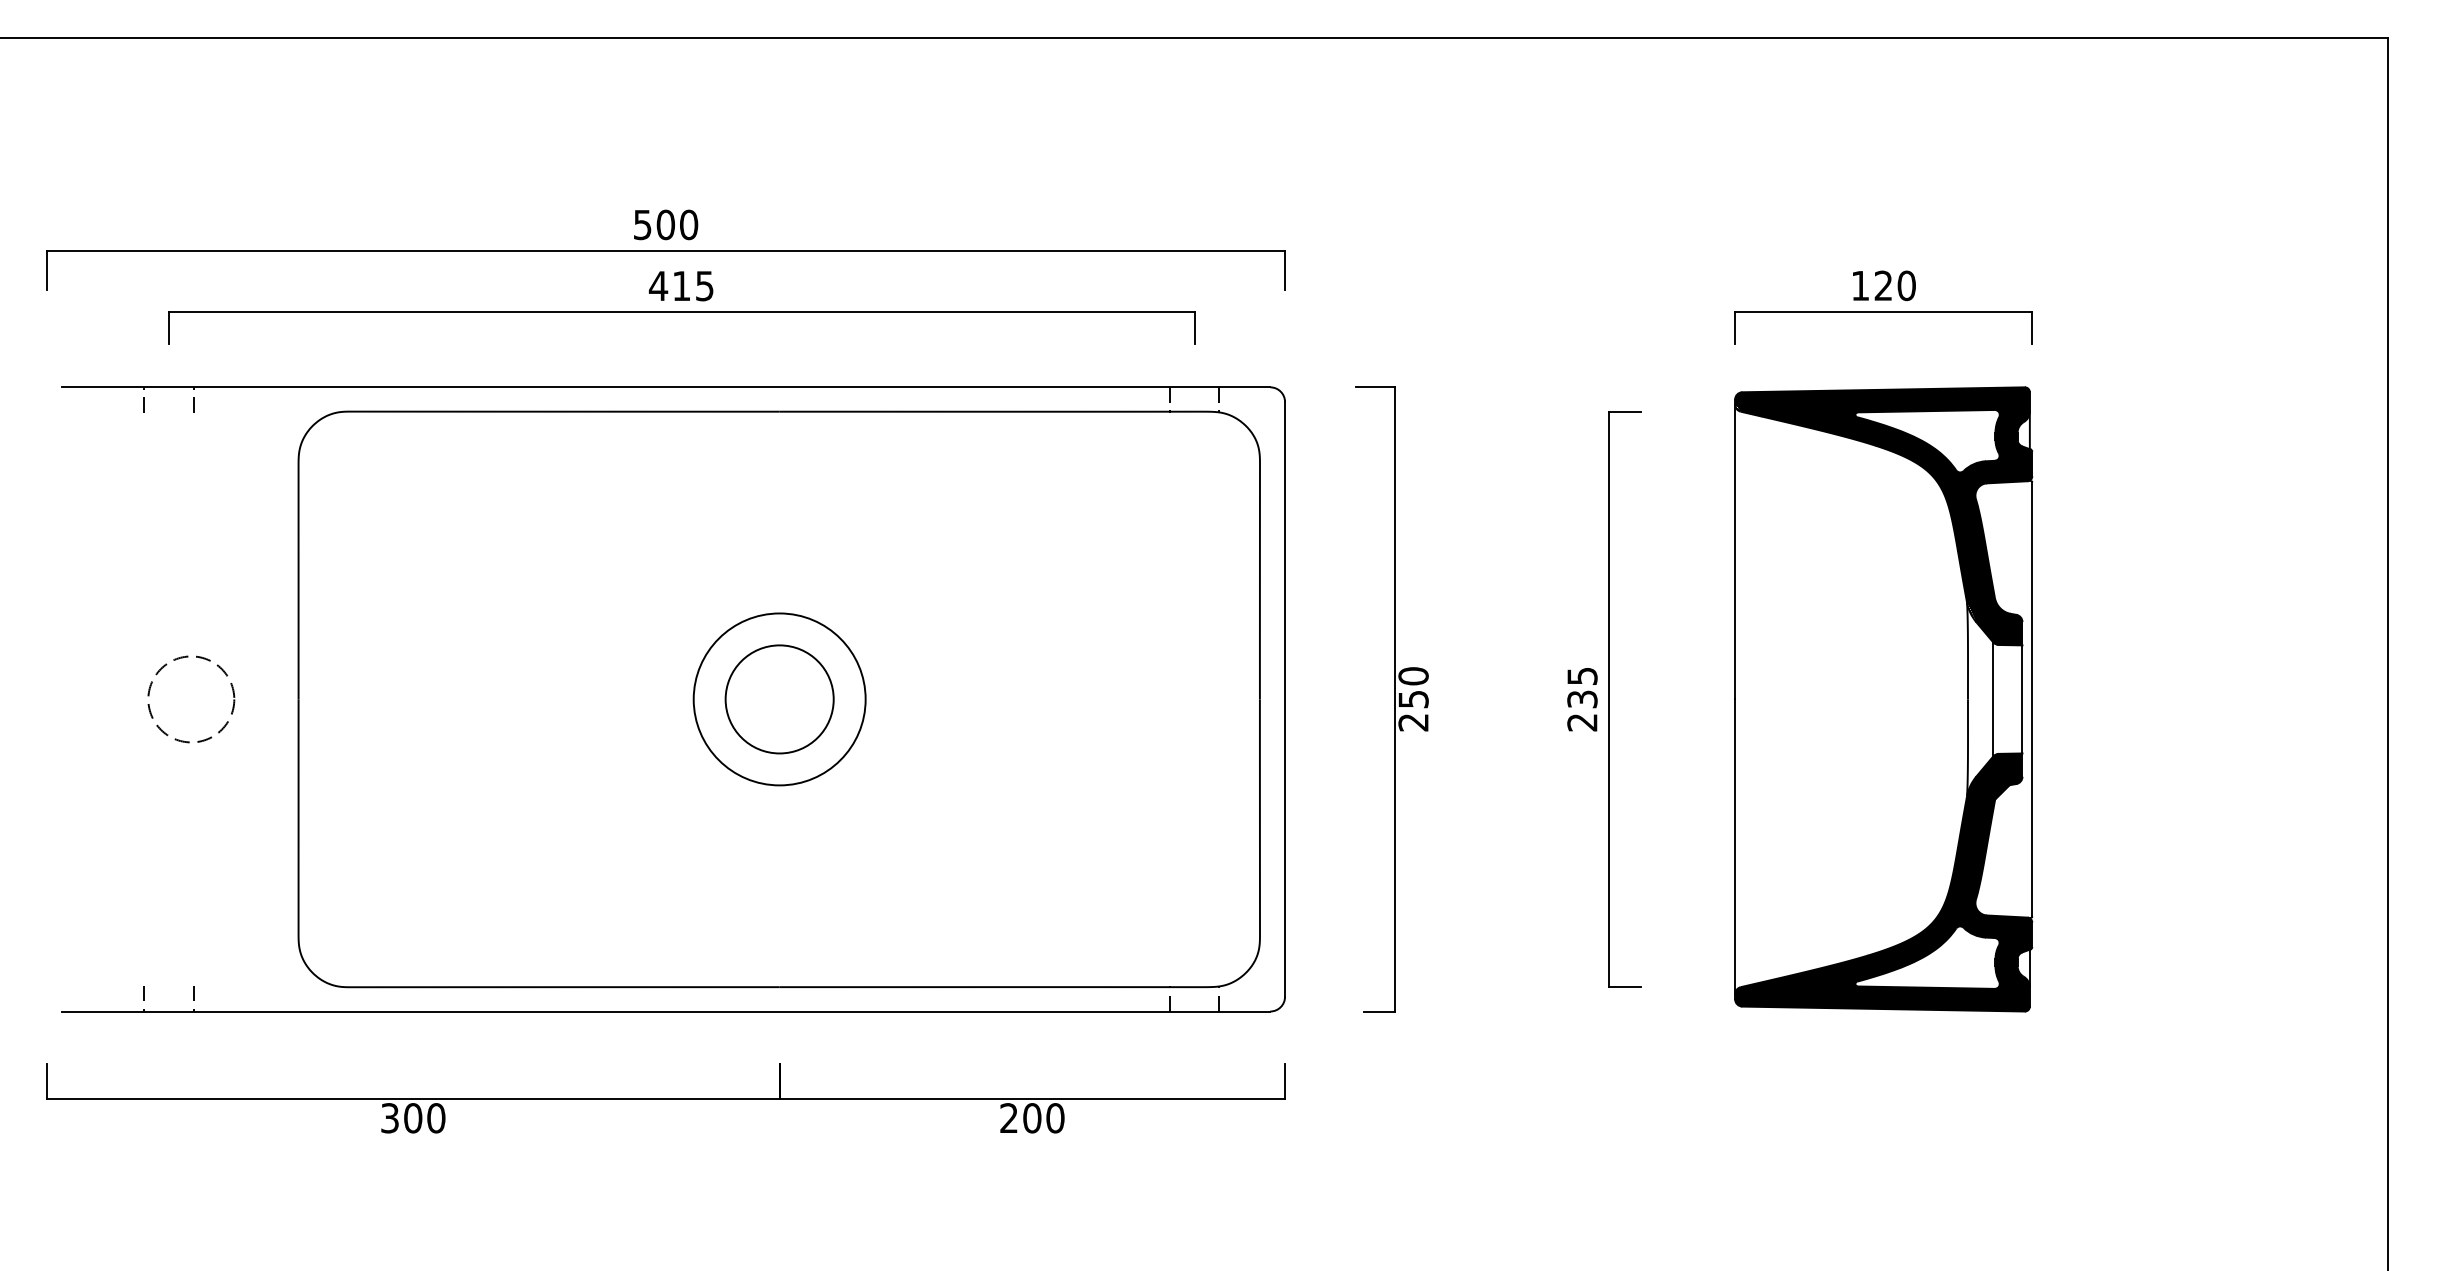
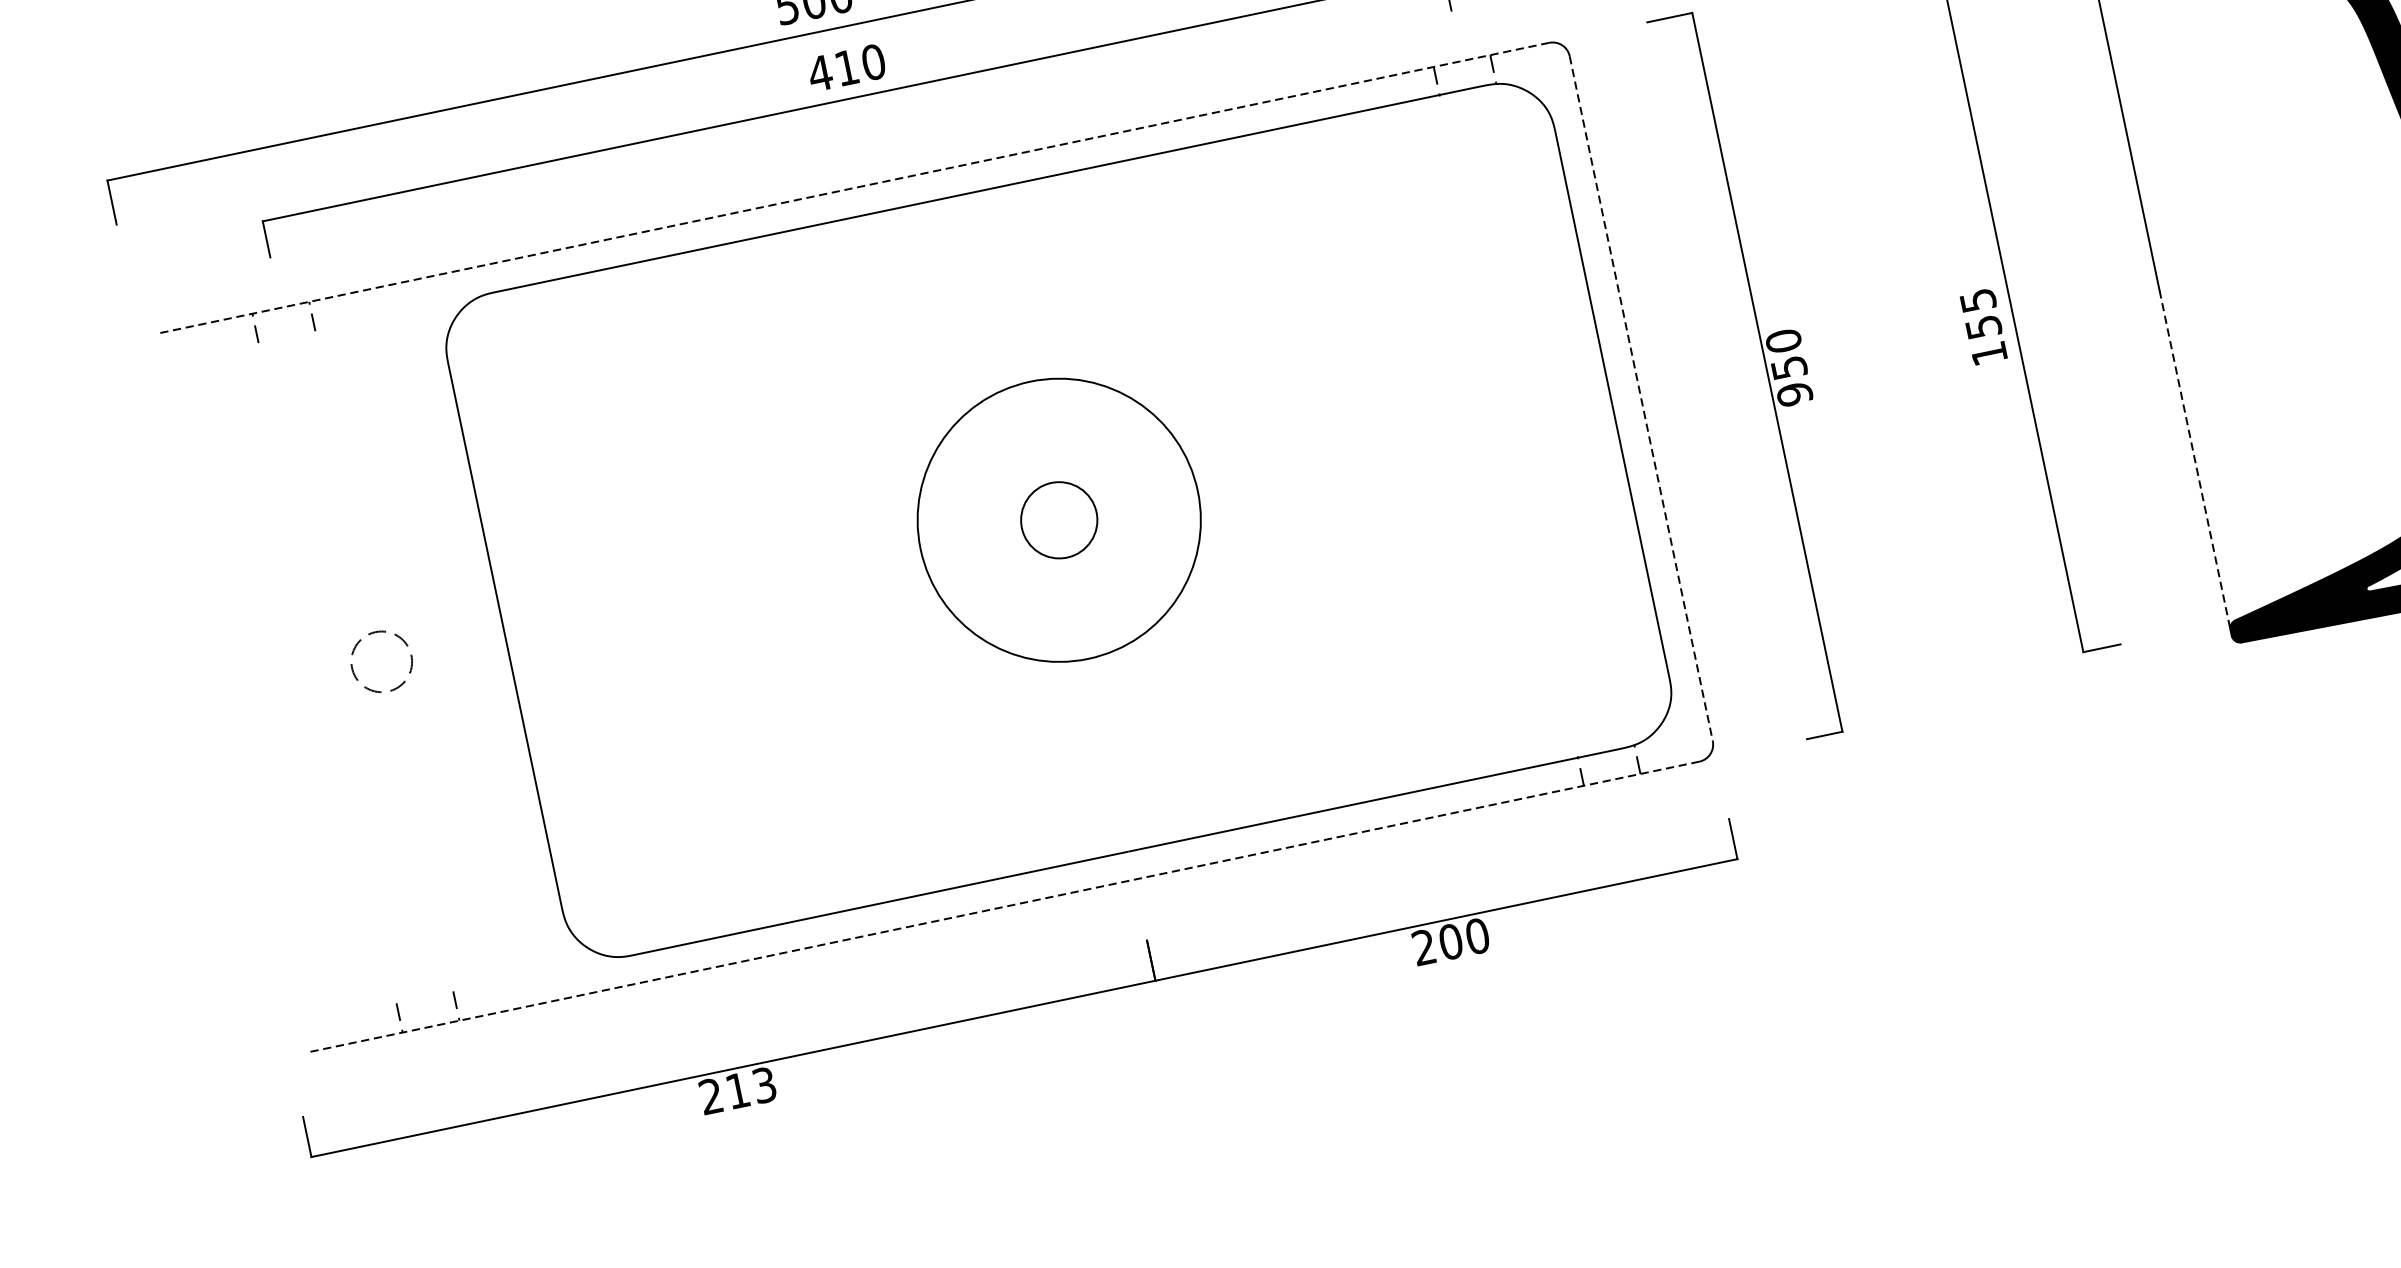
text: (704, 285) -> (873, 61), 415 -> 410
line: (665, 387) -> (852, 188), solid -> dashed
circle: (191, 699) -> (381, 661), size x0.6
circle: (779, 699) -> (1059, 520), size x0.6
circle: (779, 699) -> (1059, 520), size x1.4
line: (1285, 699) -> (1641, 398), solid -> dashed
text: (1582, 710) -> (1986, 339), 235 -> 155
text: (1413, 722) -> (1794, 394), 250 -> 950
line: (1735, 847) -> (2195, 460), solid -> dashed
line: (665, 1011) -> (1002, 907), solid -> dashed
text: (413, 1118) -> (738, 1091), 300 -> 213

